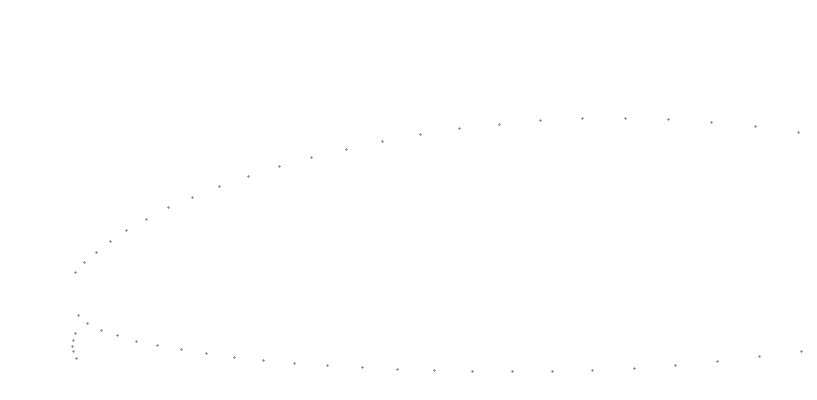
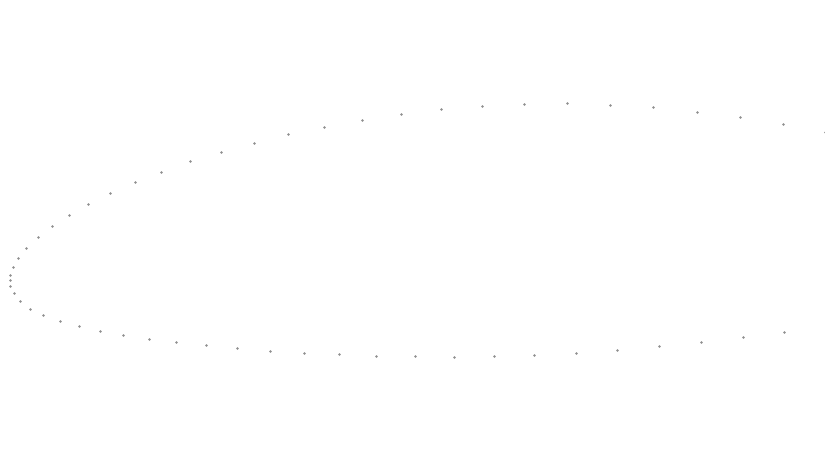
part: (75, 346) -> (12, 280), moved

